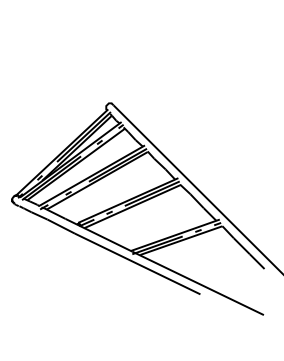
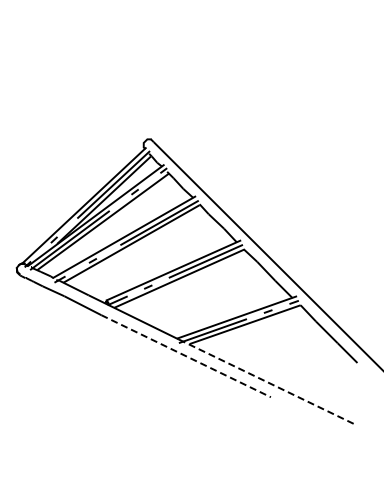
line: (137, 264) -> (186, 356), solid -> dashed
line: (197, 283) -> (267, 382), solid -> dashed

